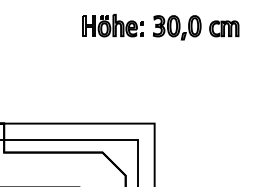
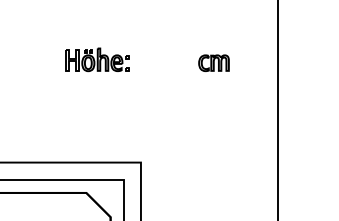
part: (177, 27) -> (164, 61), removed

